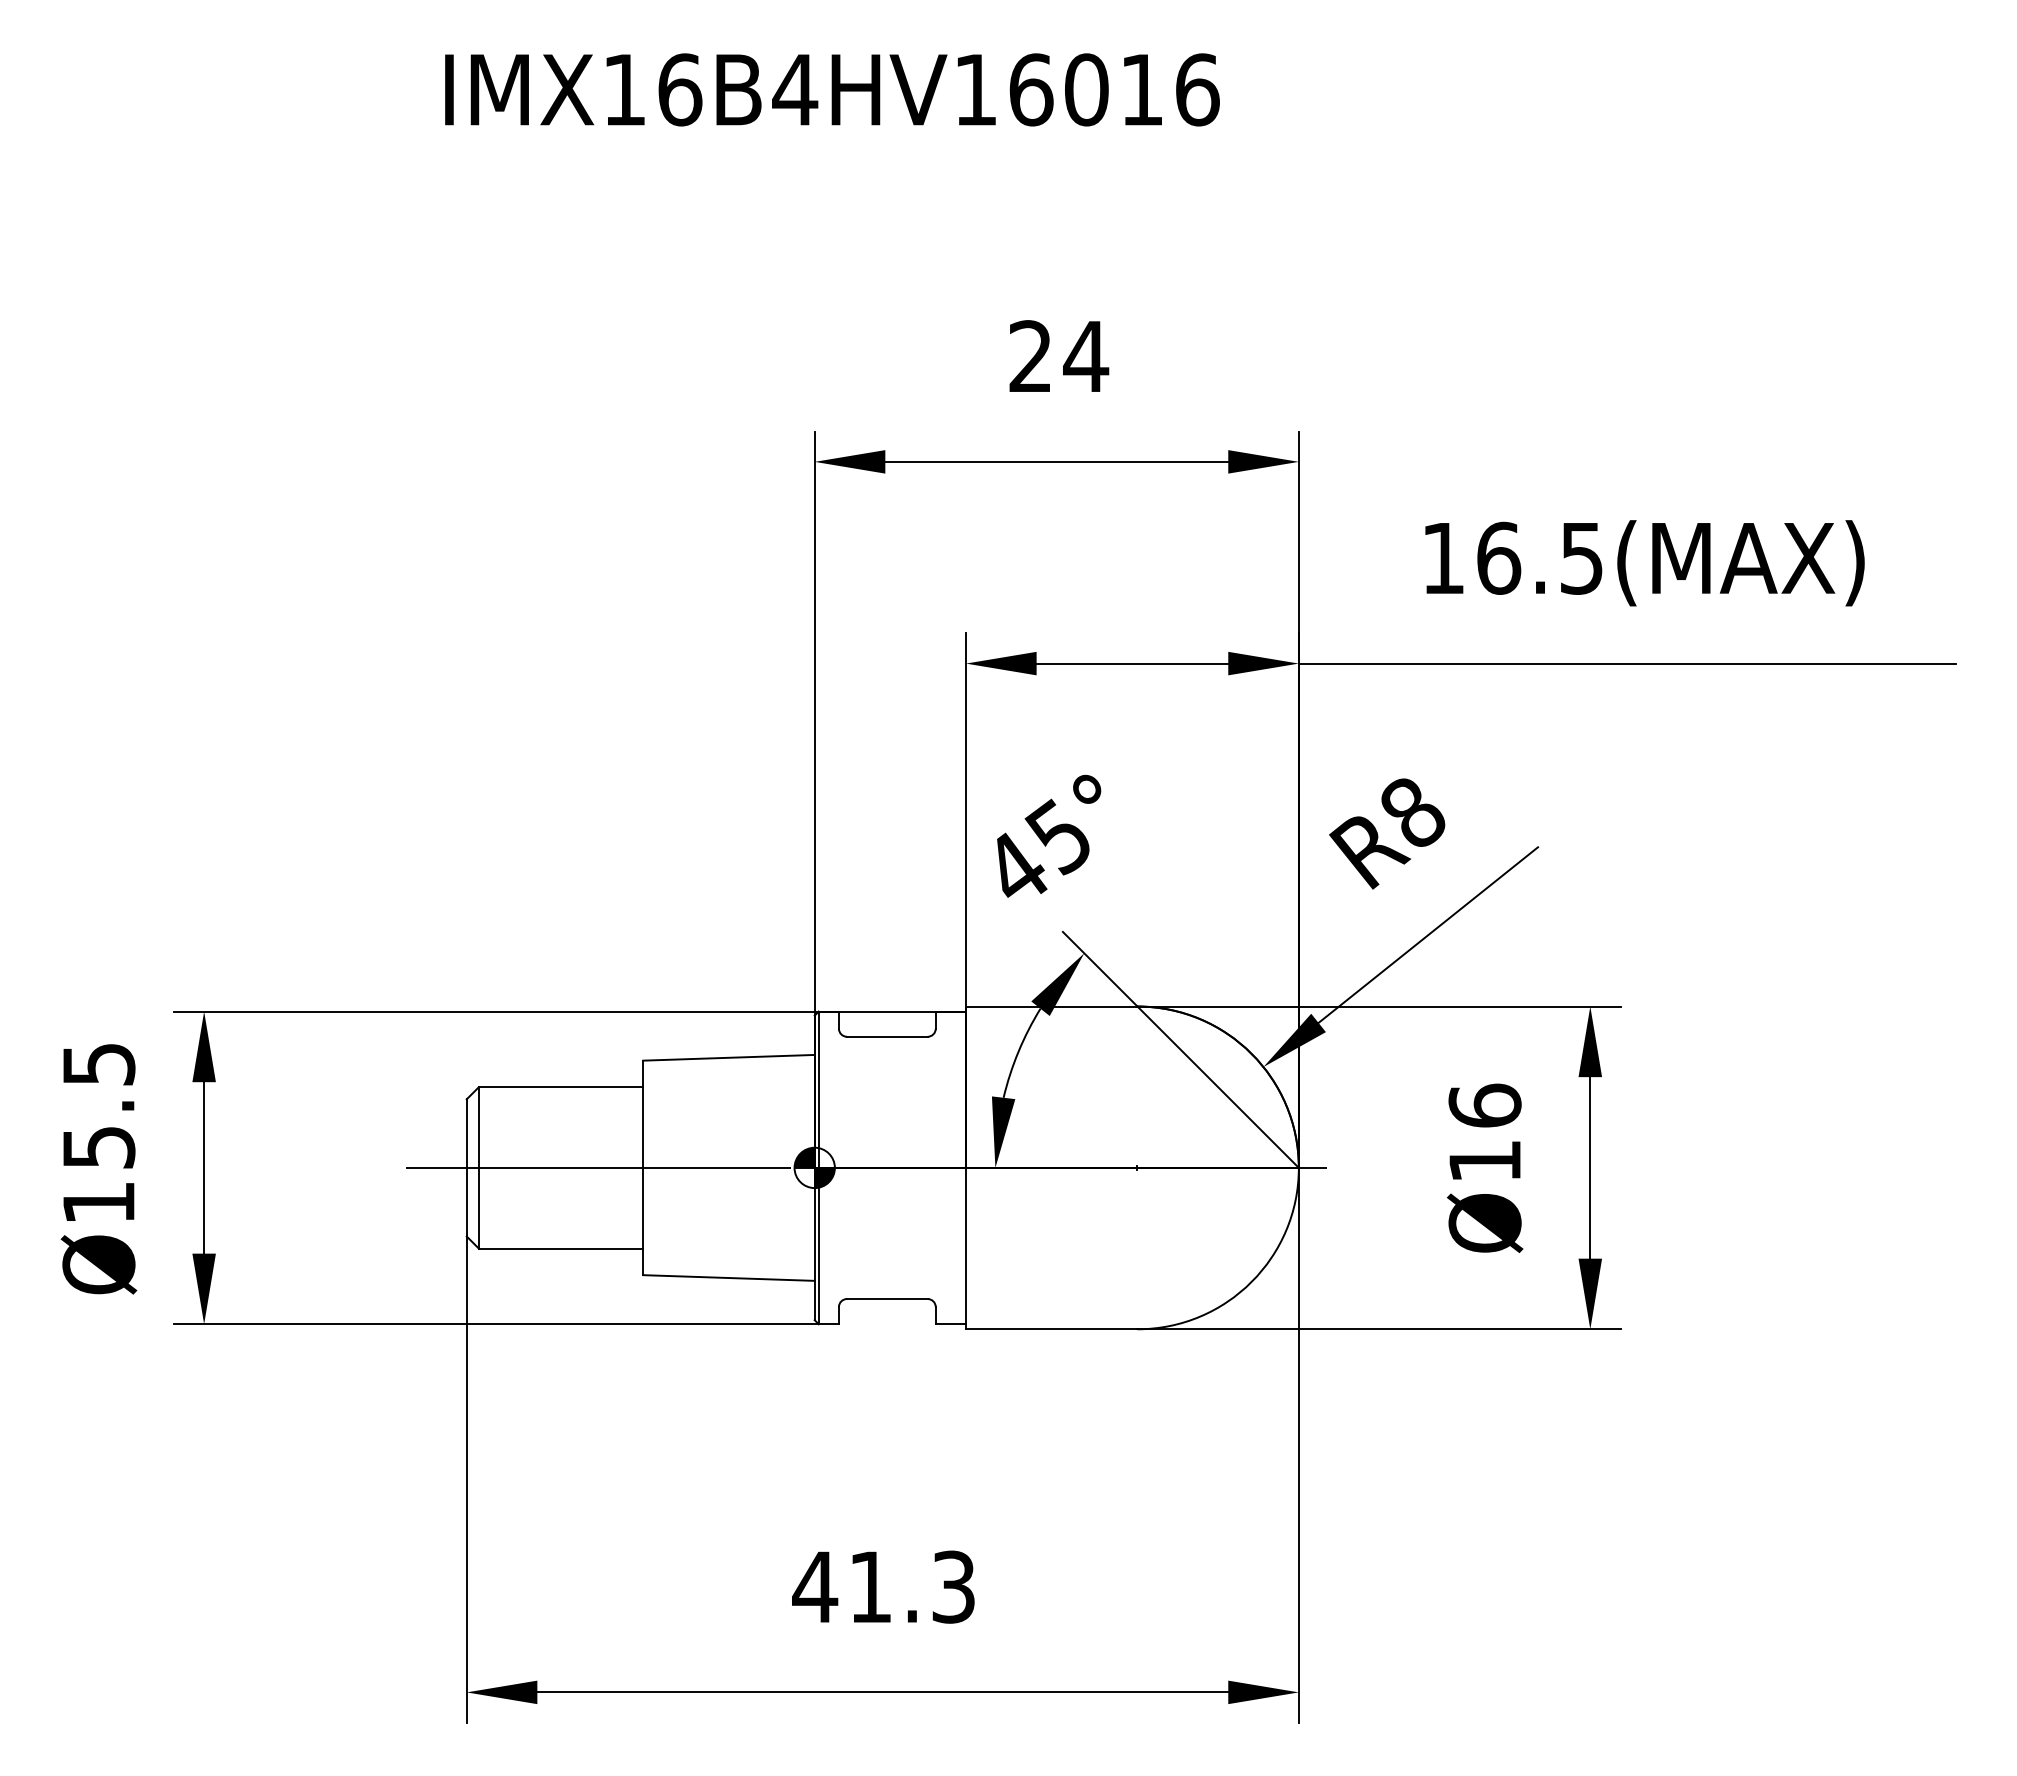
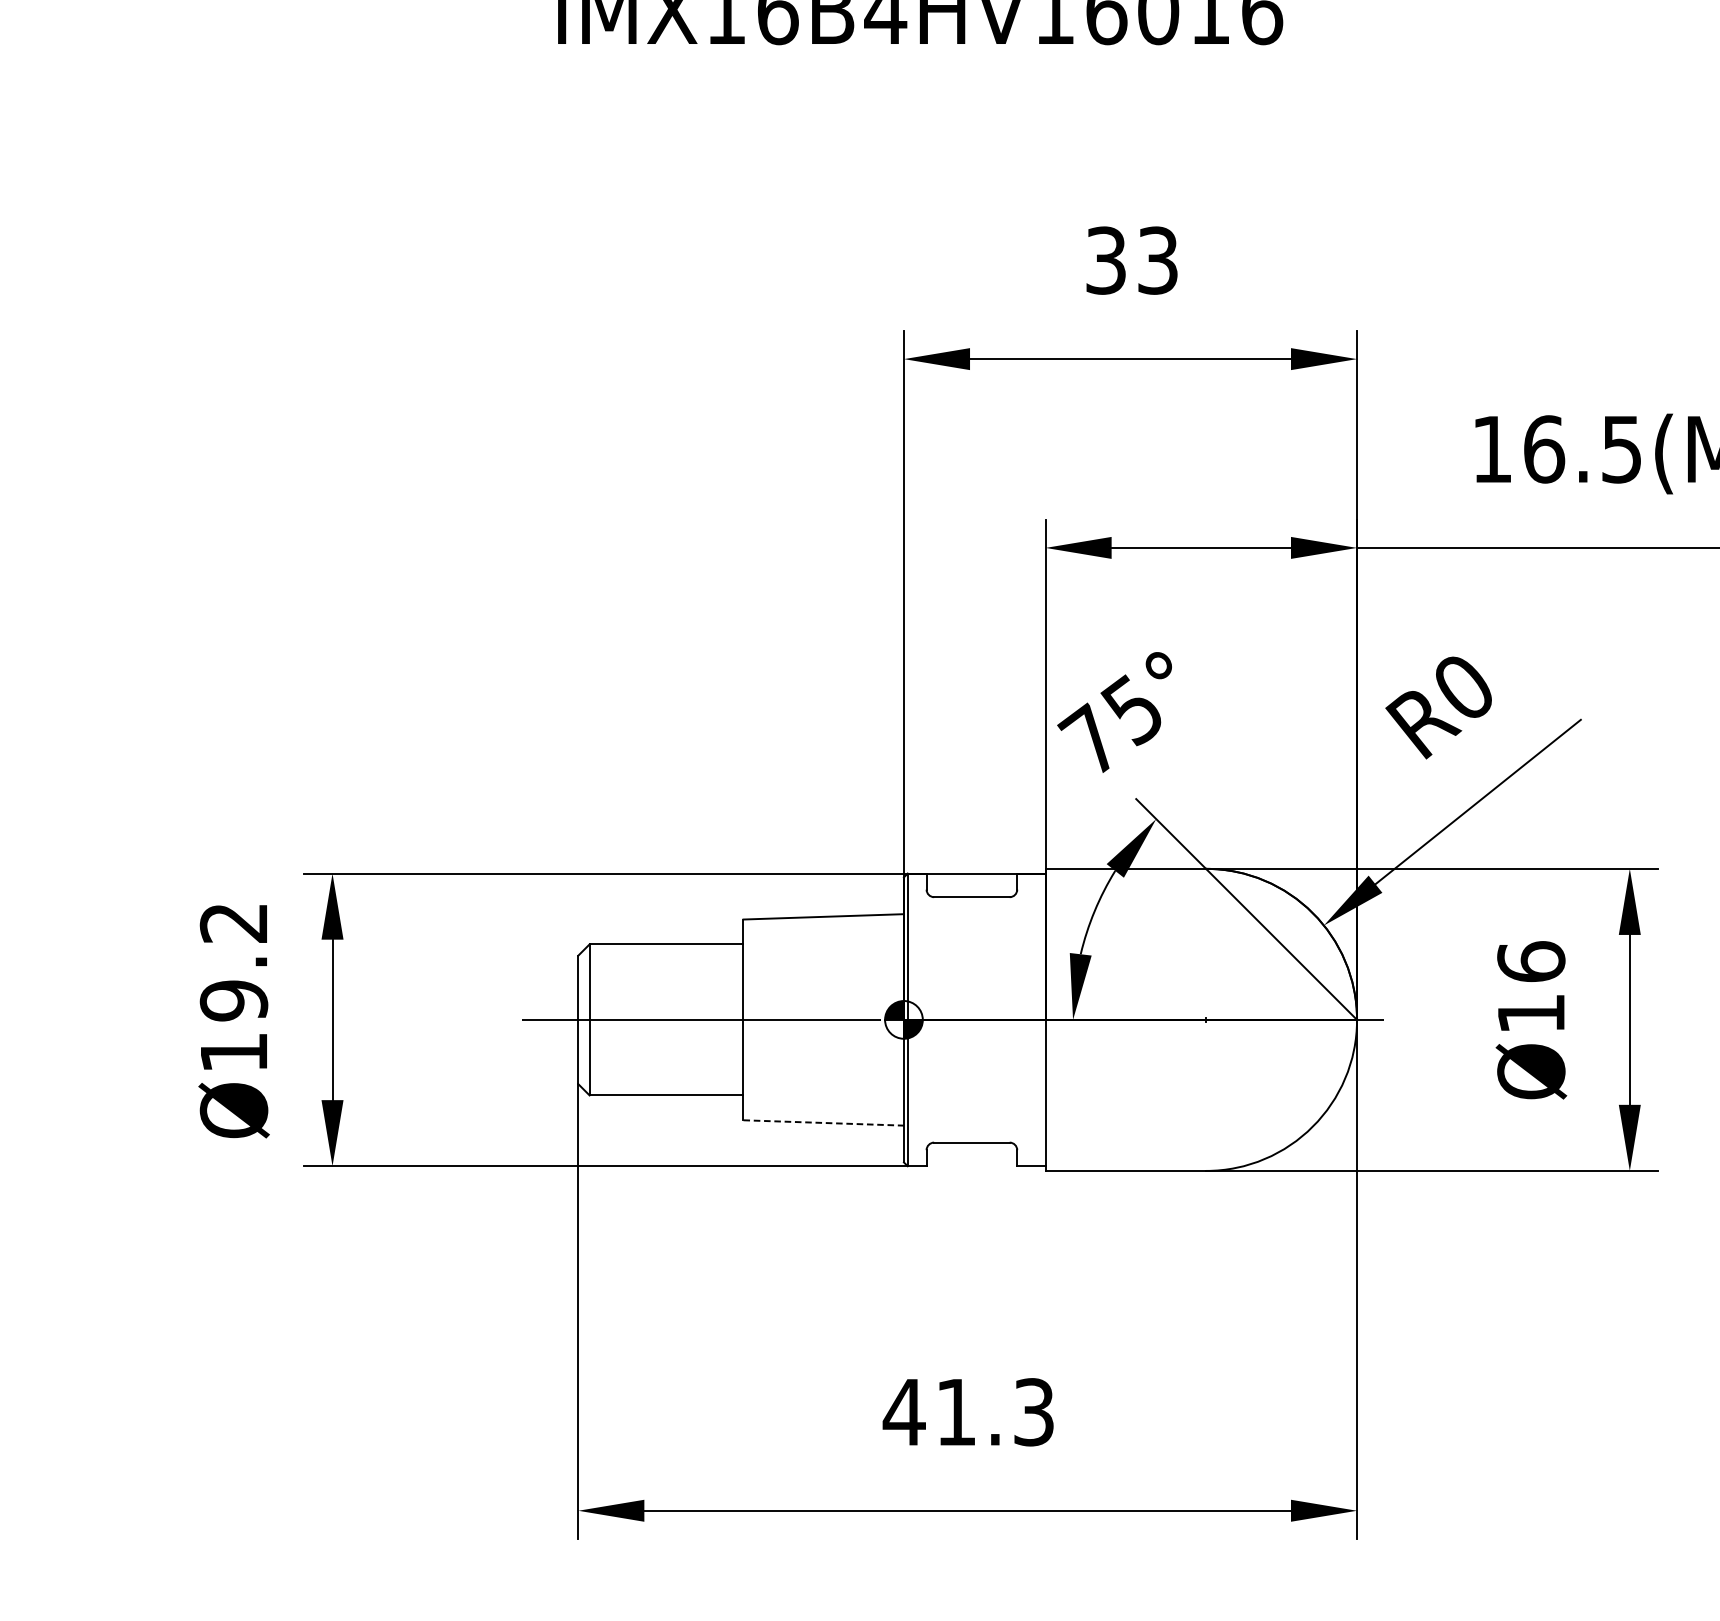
text: (1059, 356) -> (1133, 260), 24 -> 33
text: (1413, 812) -> (1464, 687), R8 -> R0
text: (1012, 866) -> (1089, 737), 45° -> 75°
text: (98, 1106) -> (233, 962), Ø15.5 -> Ø19.2
line: (728, 1278) -> (823, 1123), solid -> dashed

